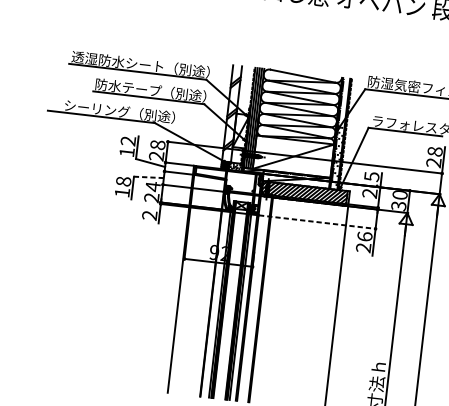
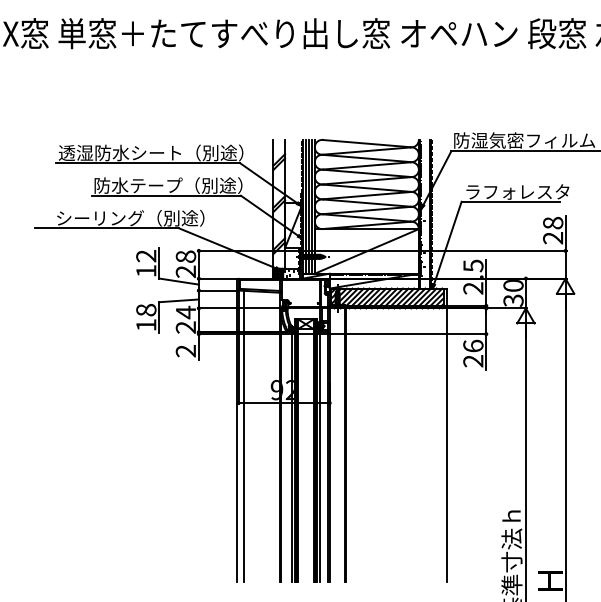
line: (149, 177) -> (179, 300), dashed -> solid
line: (317, 222) -> (408, 334), dashed -> solid
line: (185, 284) -> (243, 436), added

